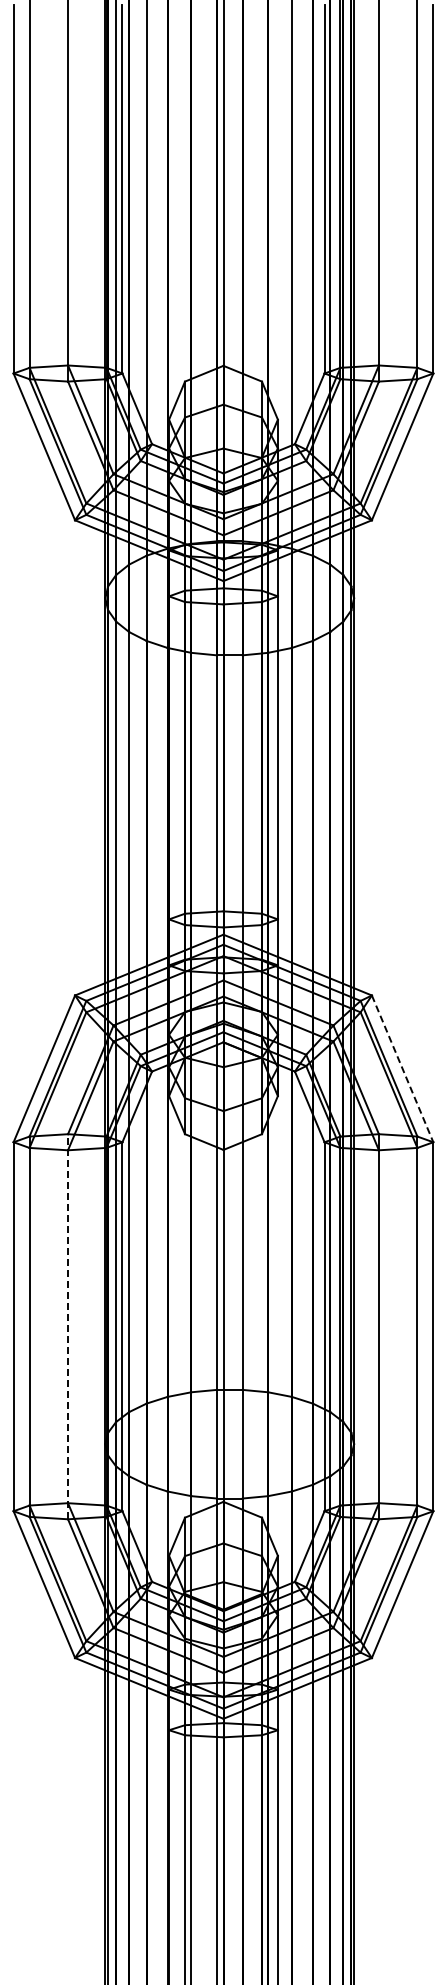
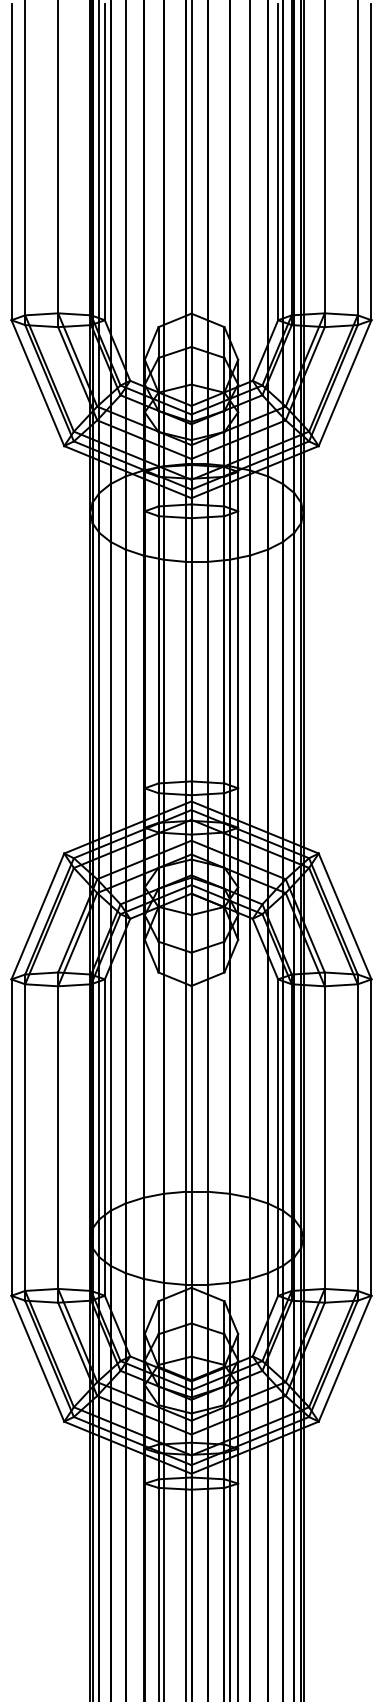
line: (402, 1068) -> (344, 916), dashed -> solid
line: (68, 1326) -> (58, 1137), dashed -> solid

